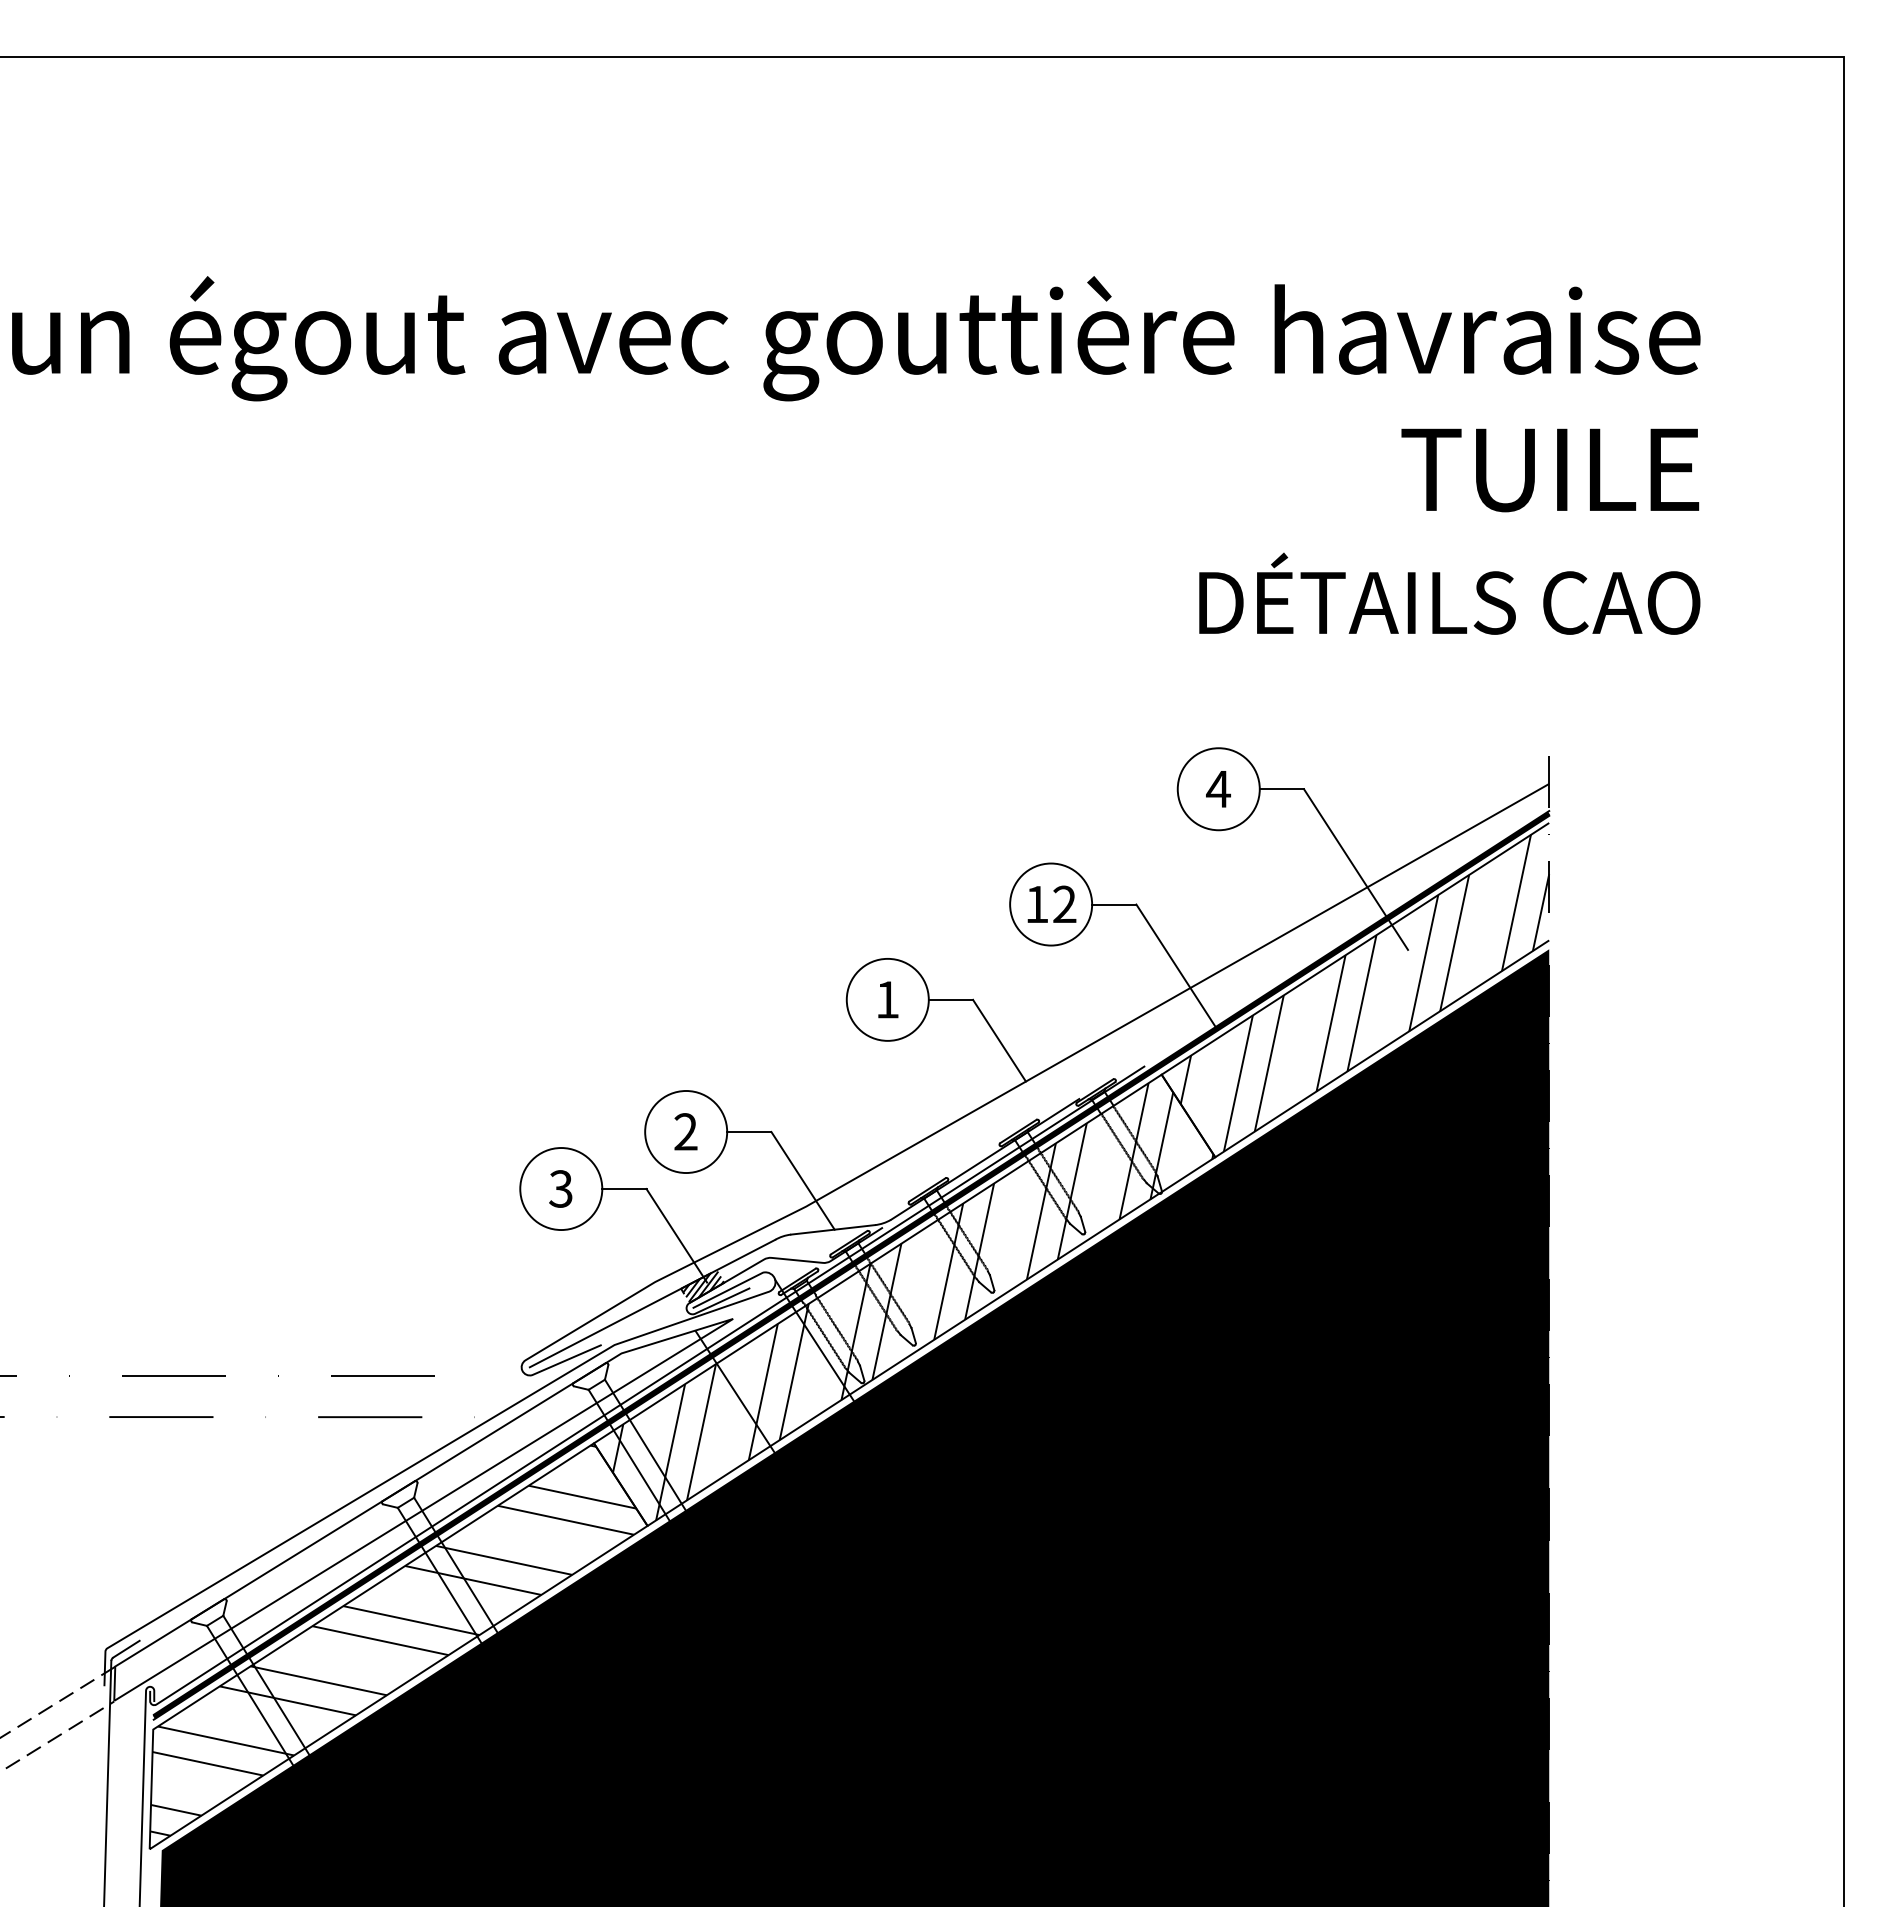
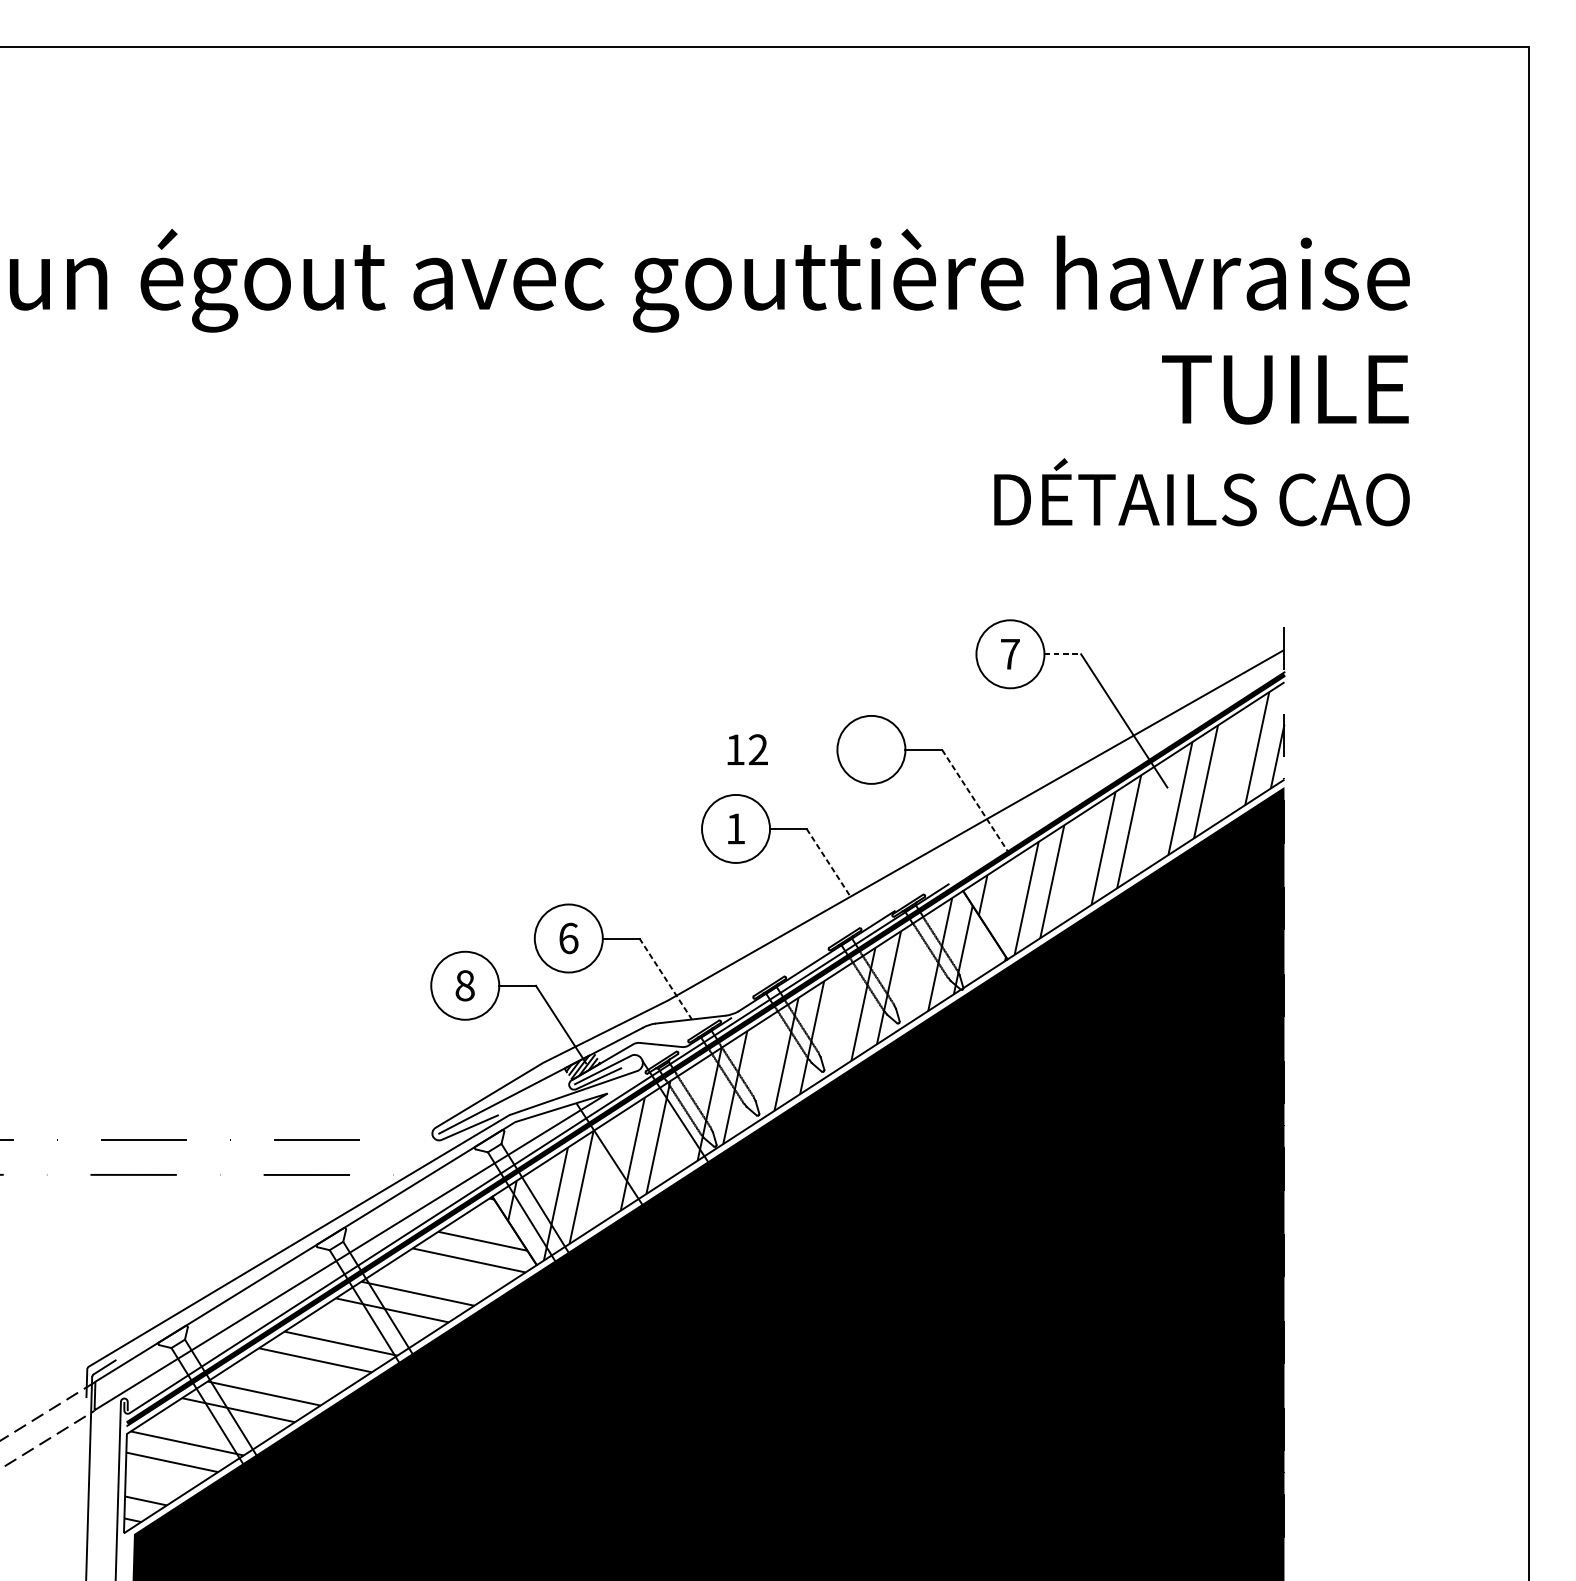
text: (1218, 789) -> (1010, 654), 4 -> 7
line: (1282, 789) -> (1063, 654), solid -> dashed
text: (1051, 903) -> (747, 749), moved
line: (1176, 966) -> (975, 801), solid -> dashed
line: (999, 1040) -> (828, 862), solid -> dashed
text: (685, 1131) -> (568, 938), 2 -> 6
line: (803, 1181) -> (666, 979), solid -> dashed
text: (560, 1188) -> (464, 985), 3 -> 8

